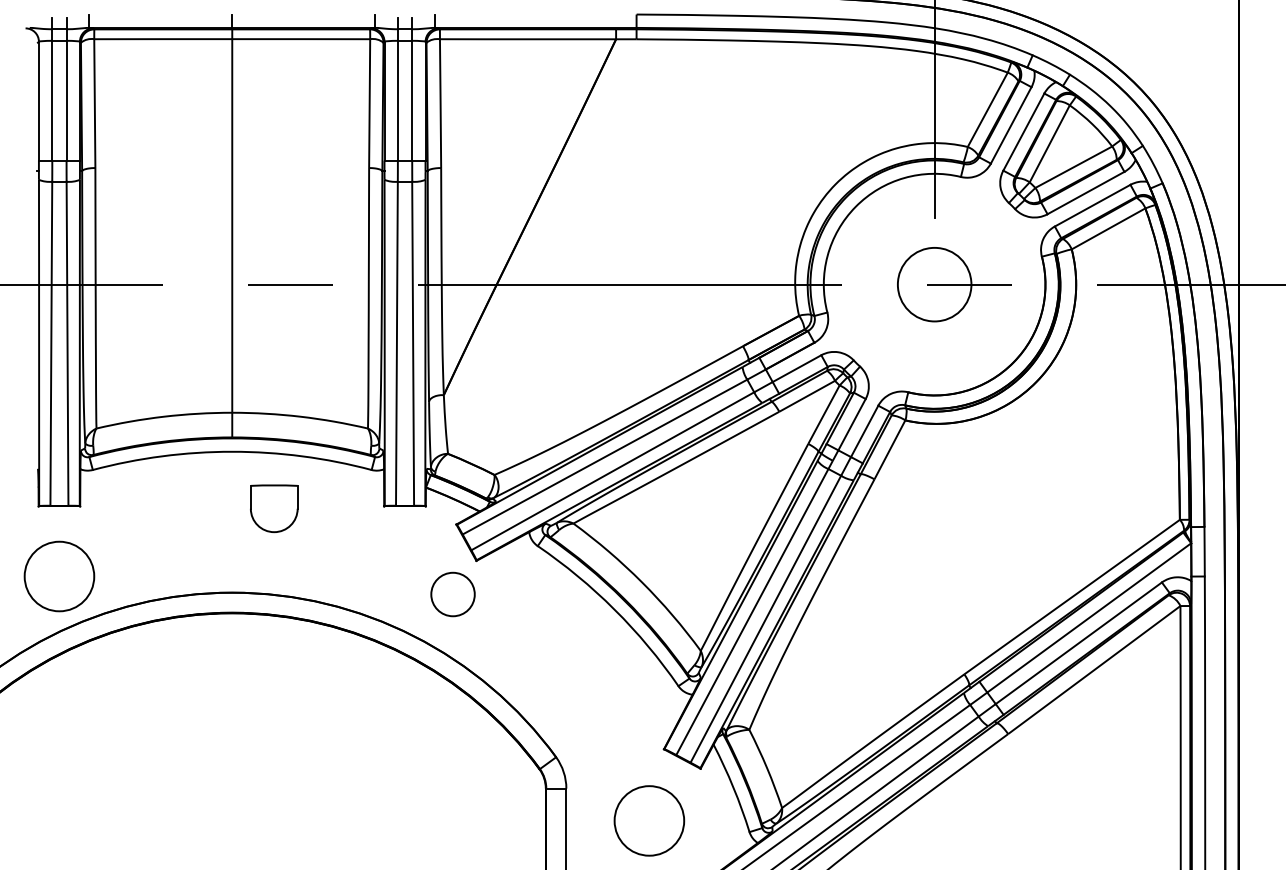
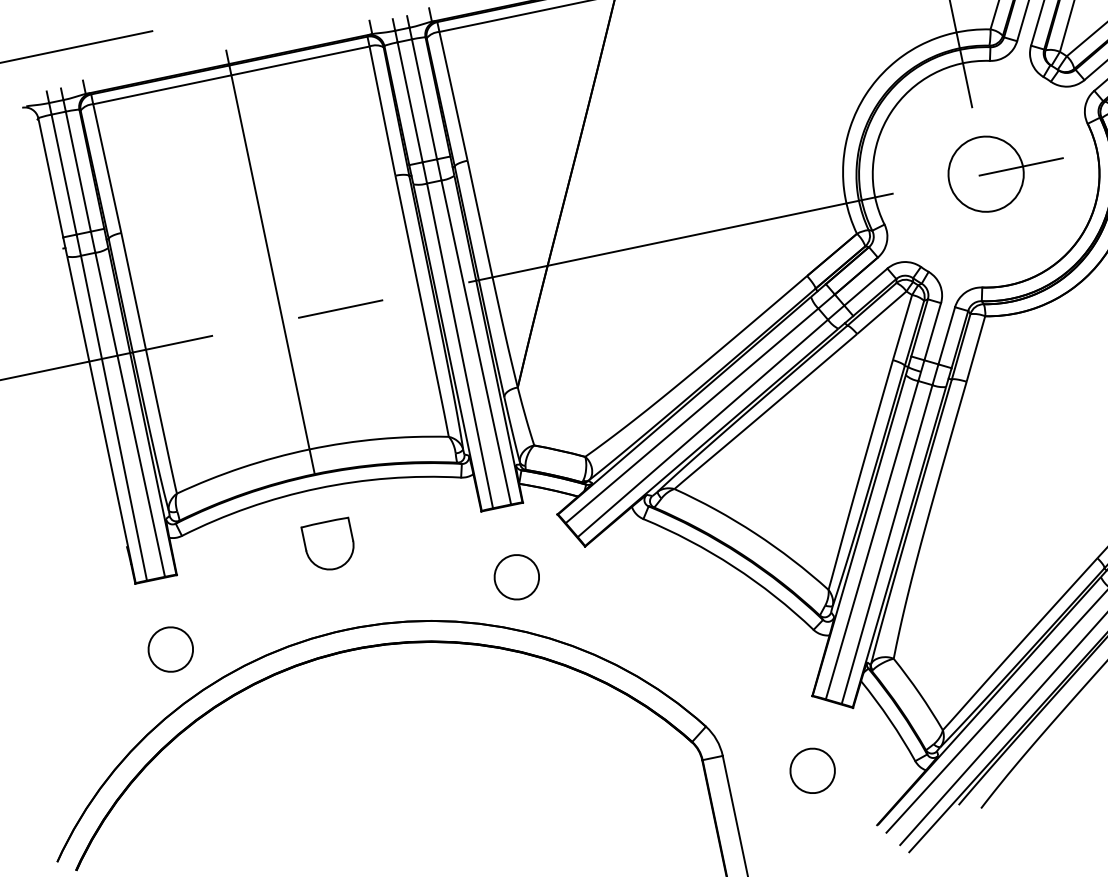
part: (274, 508) -> (329, 545), moved
circle: (59, 576) -> (170, 649), size x0.62
circle: (452, 594) -> (516, 577), moved
circle: (649, 820) -> (812, 770), size x0.62

